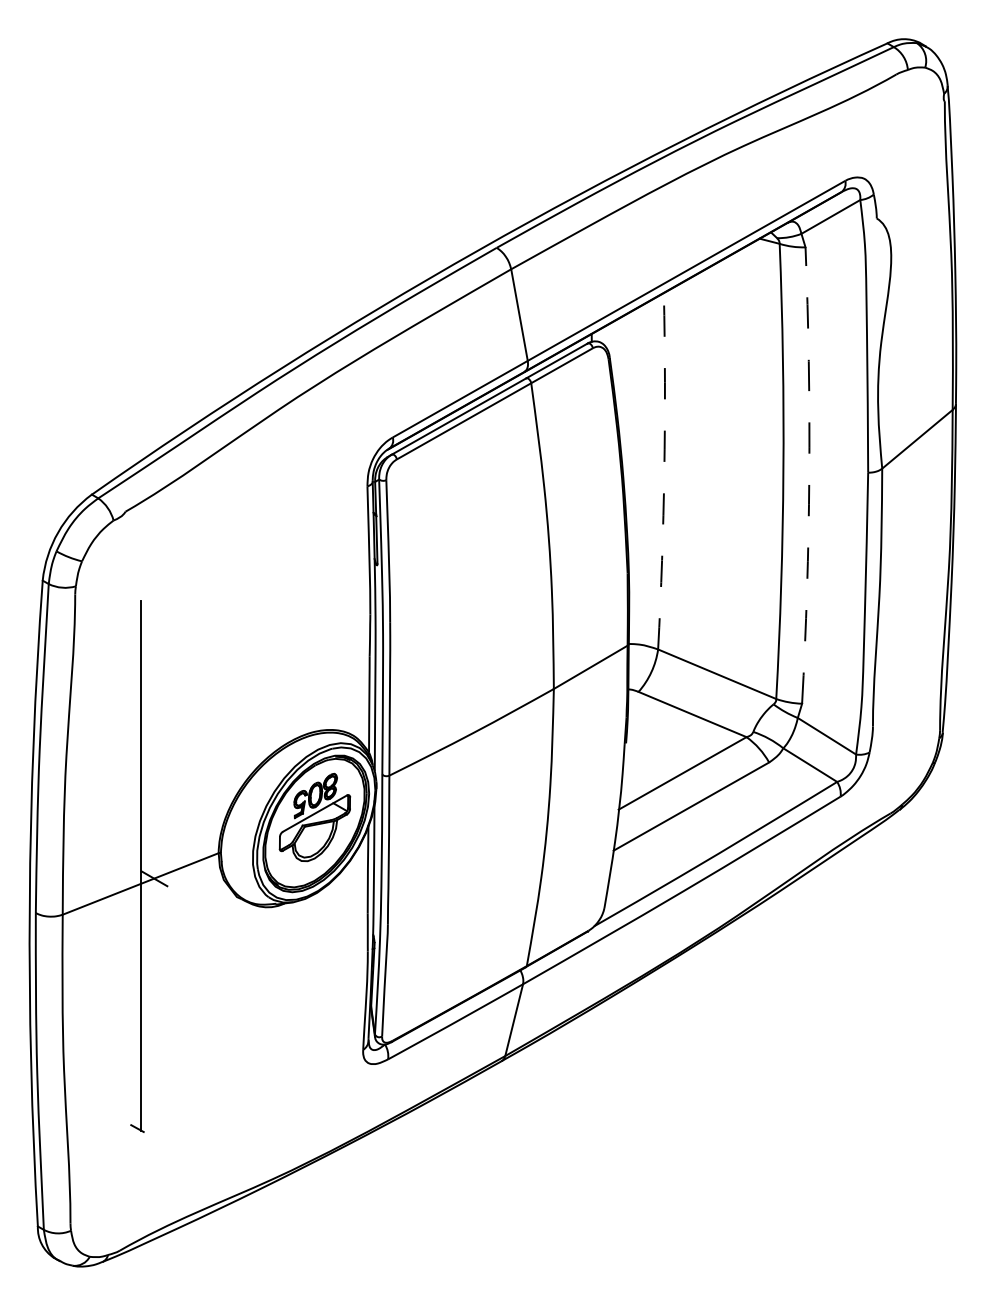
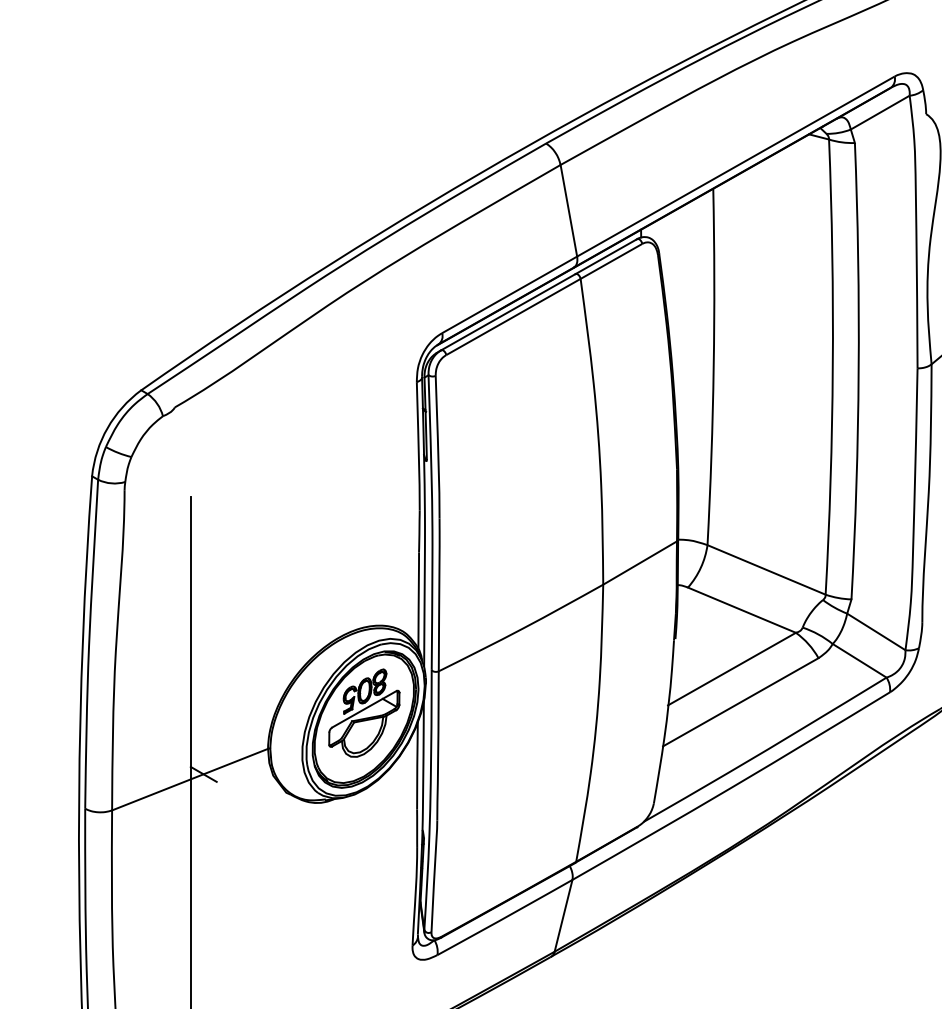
arc: (664, 471) -> (713, 367), dashed -> solid
arc: (809, 475) -> (858, 371), dashed -> solid

